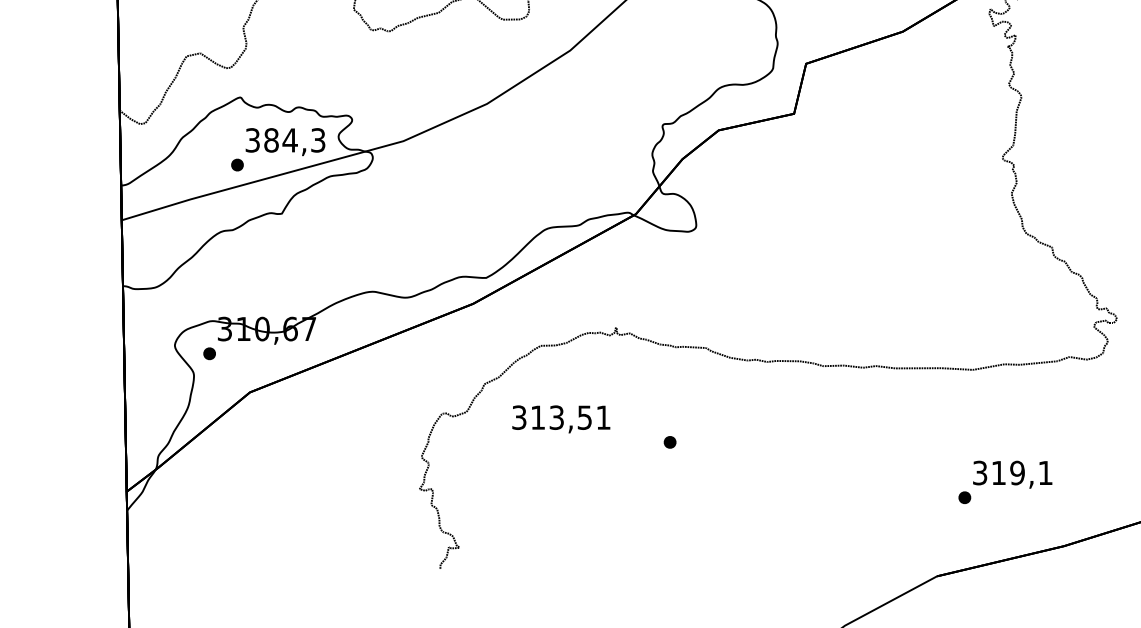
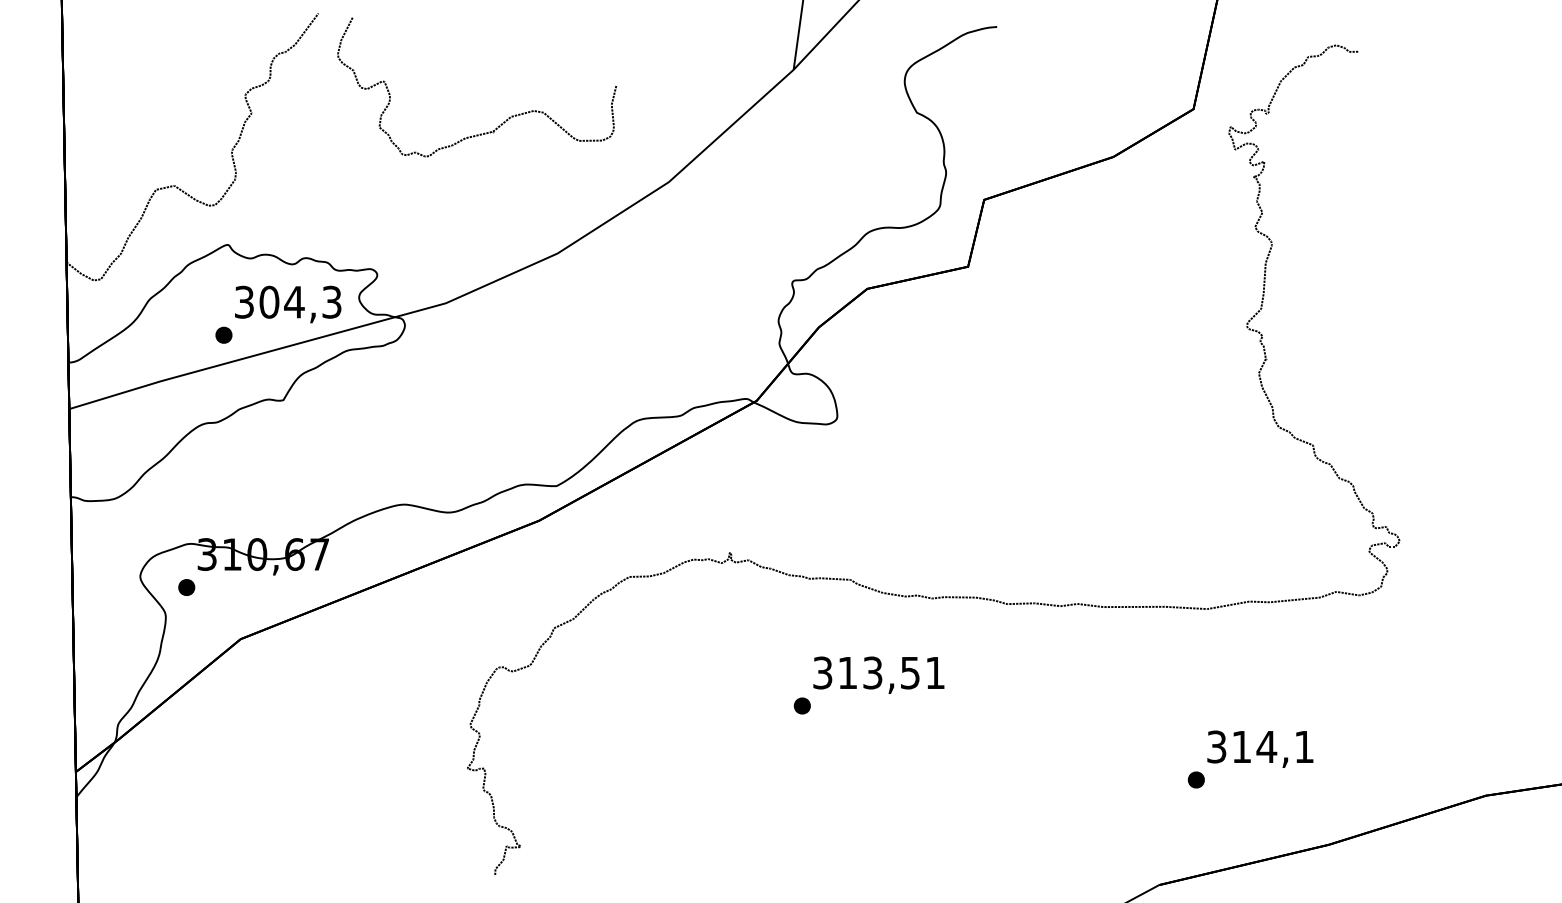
text: (271, 140) -> (269, 302), 384,3 -> 304,3
text: (561, 418) -> (878, 674), moved
text: (1017, 472) -> (1266, 746), 319,1 -> 314,1

